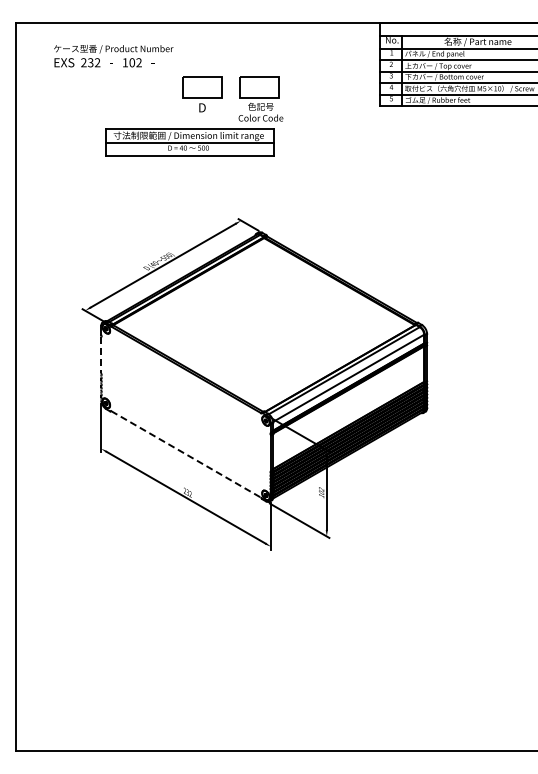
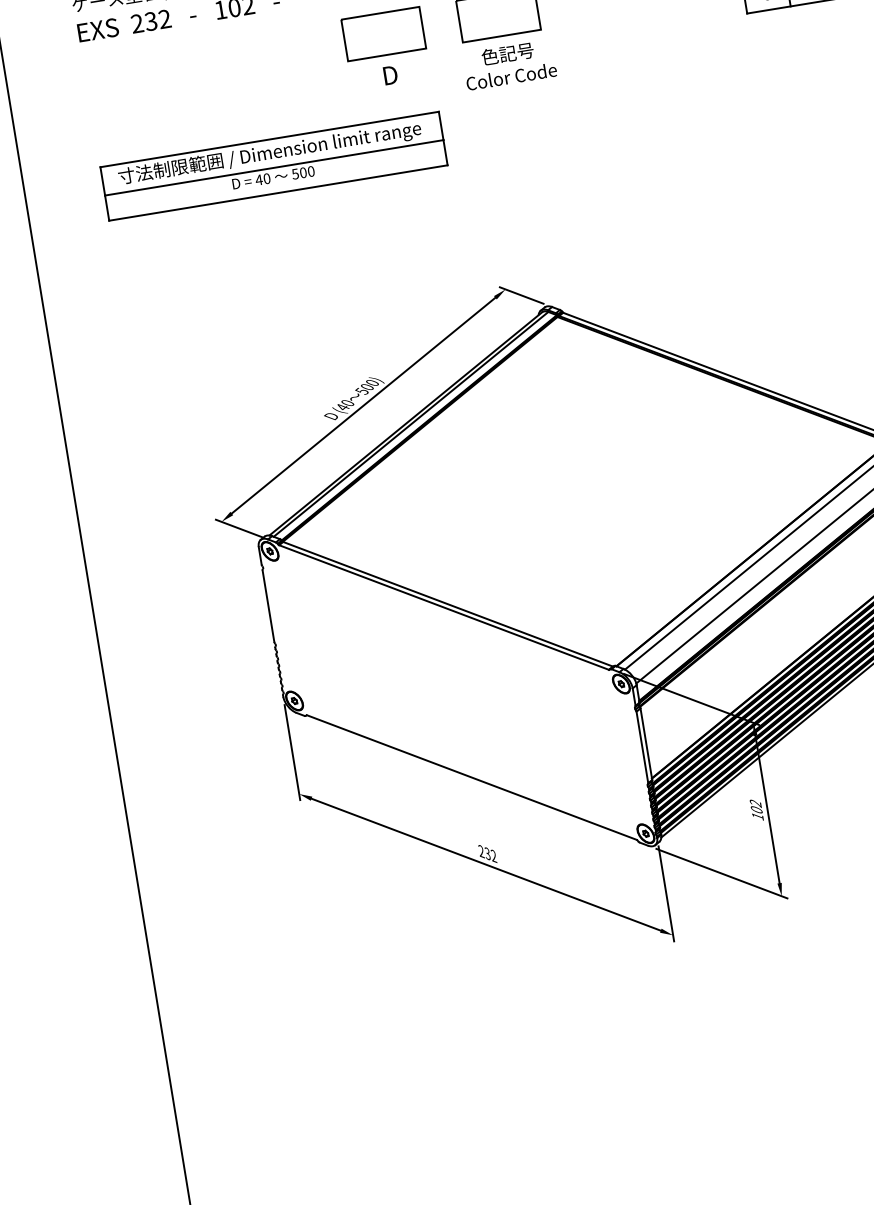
part: (189, 142) -> (273, 166), moved
line: (101, 355) -> (269, 606), dashed -> solid
line: (186, 454) -> (472, 777), dashed -> solid

